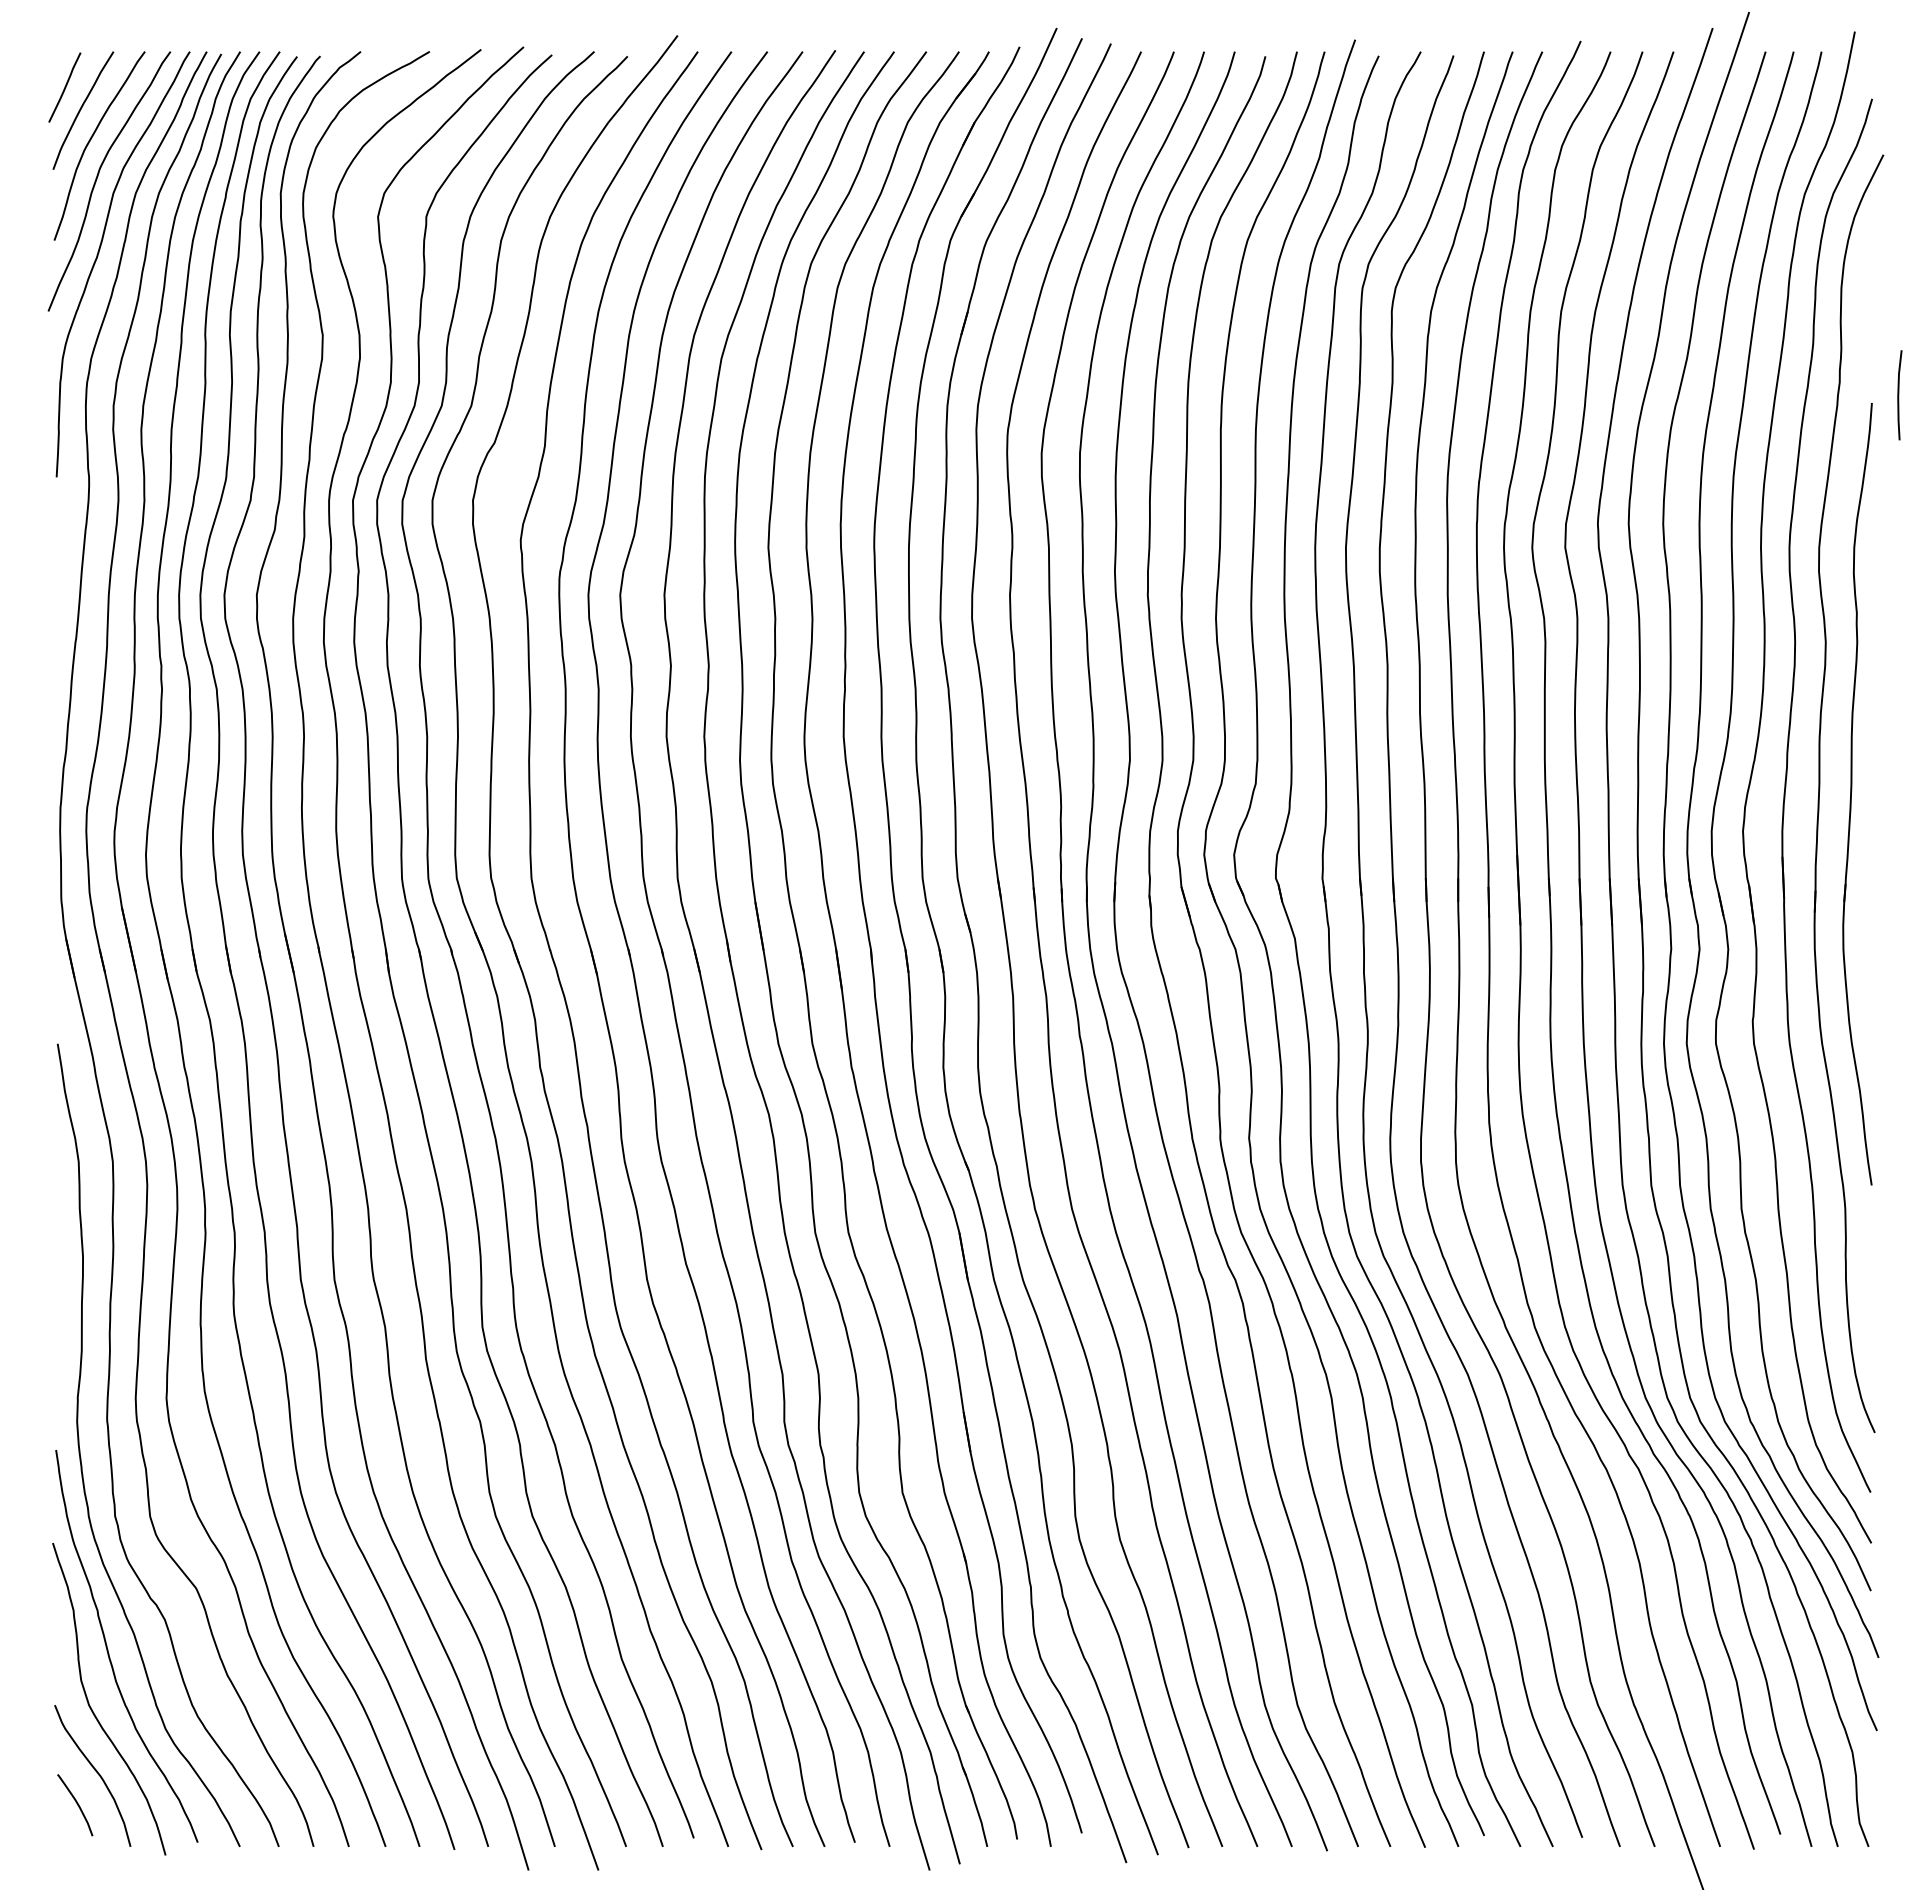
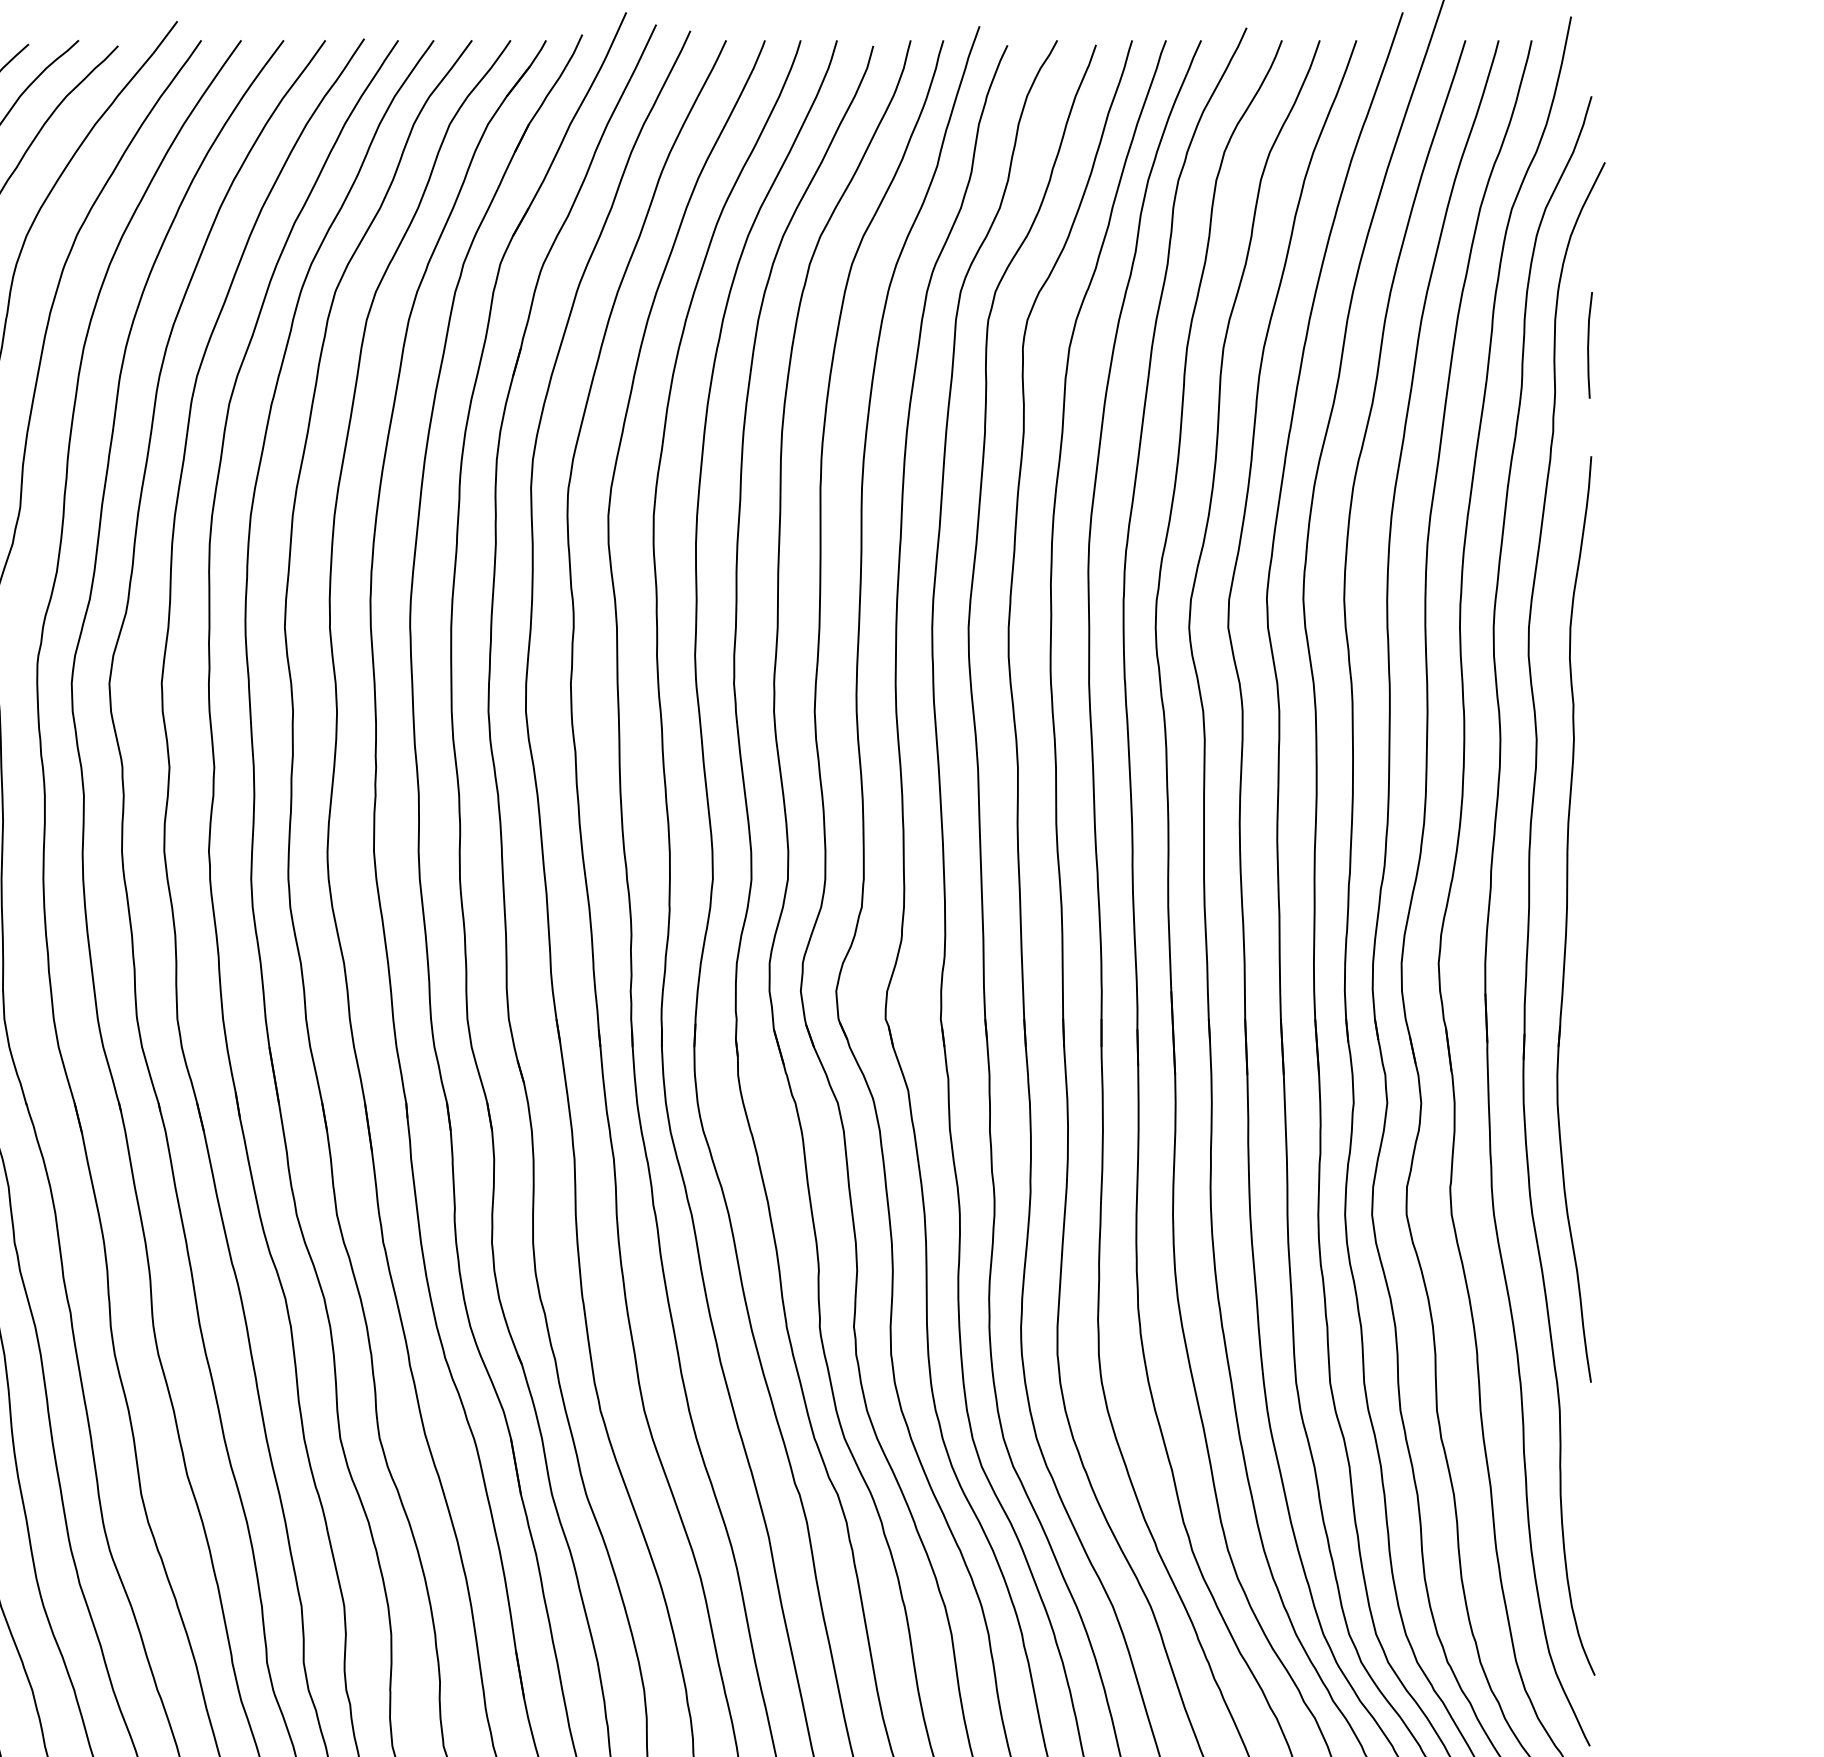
line: (1899, 395) -> (1589, 345), moved

